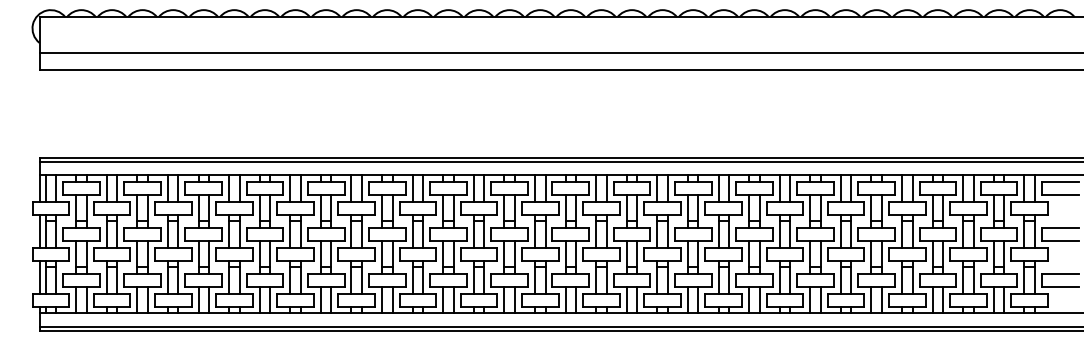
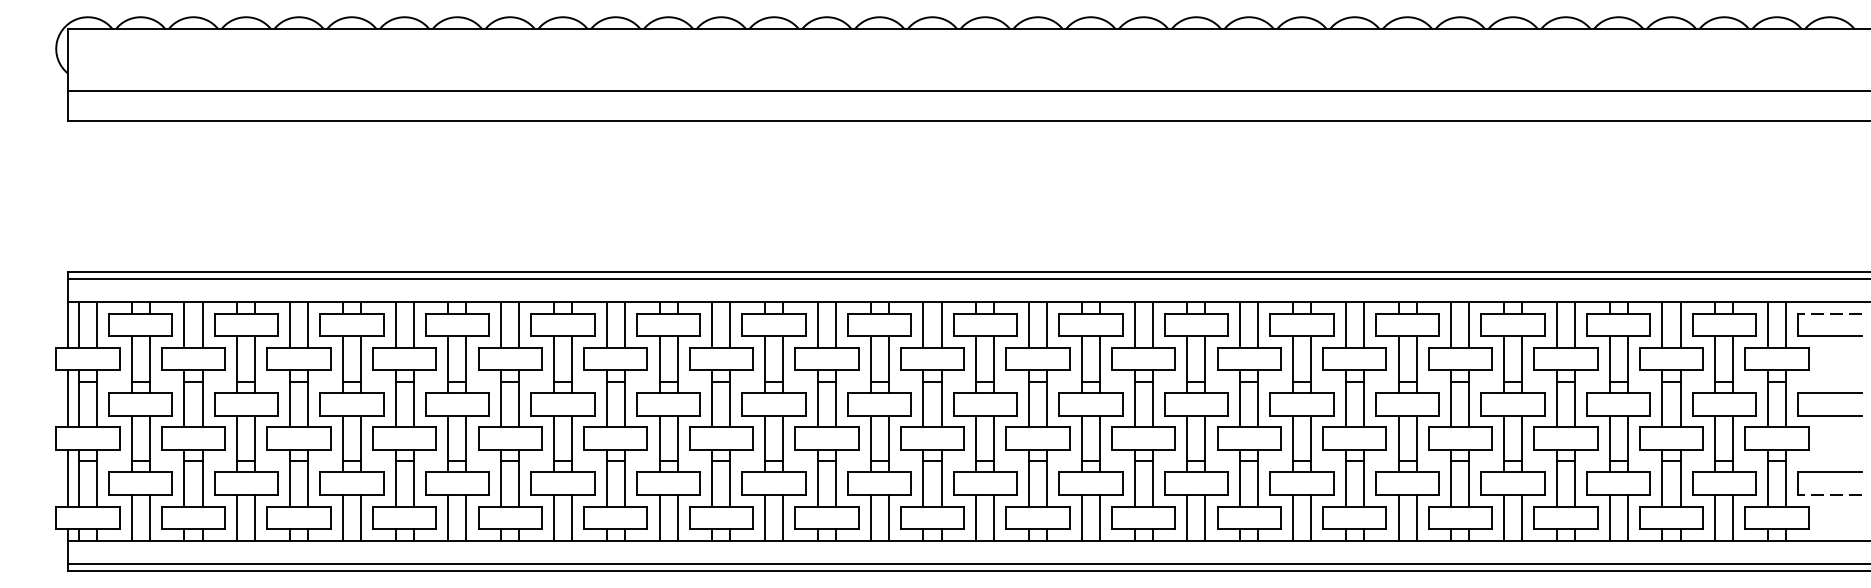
line: (1059, 181) -> (1828, 312), solid -> dashed
line: (1059, 287) -> (1828, 495), solid -> dashed

